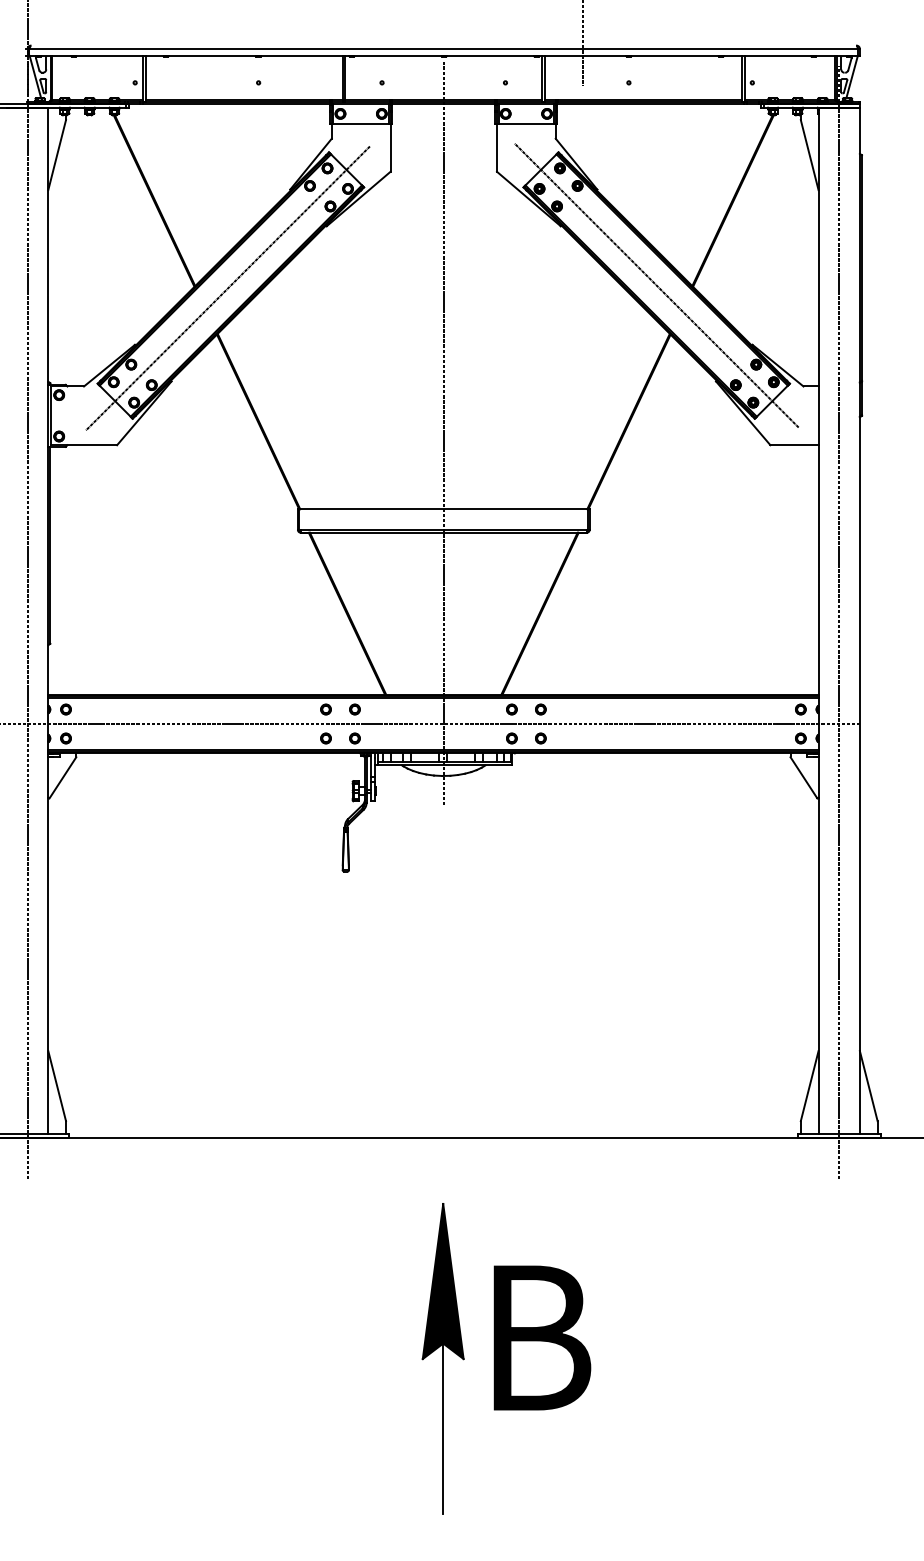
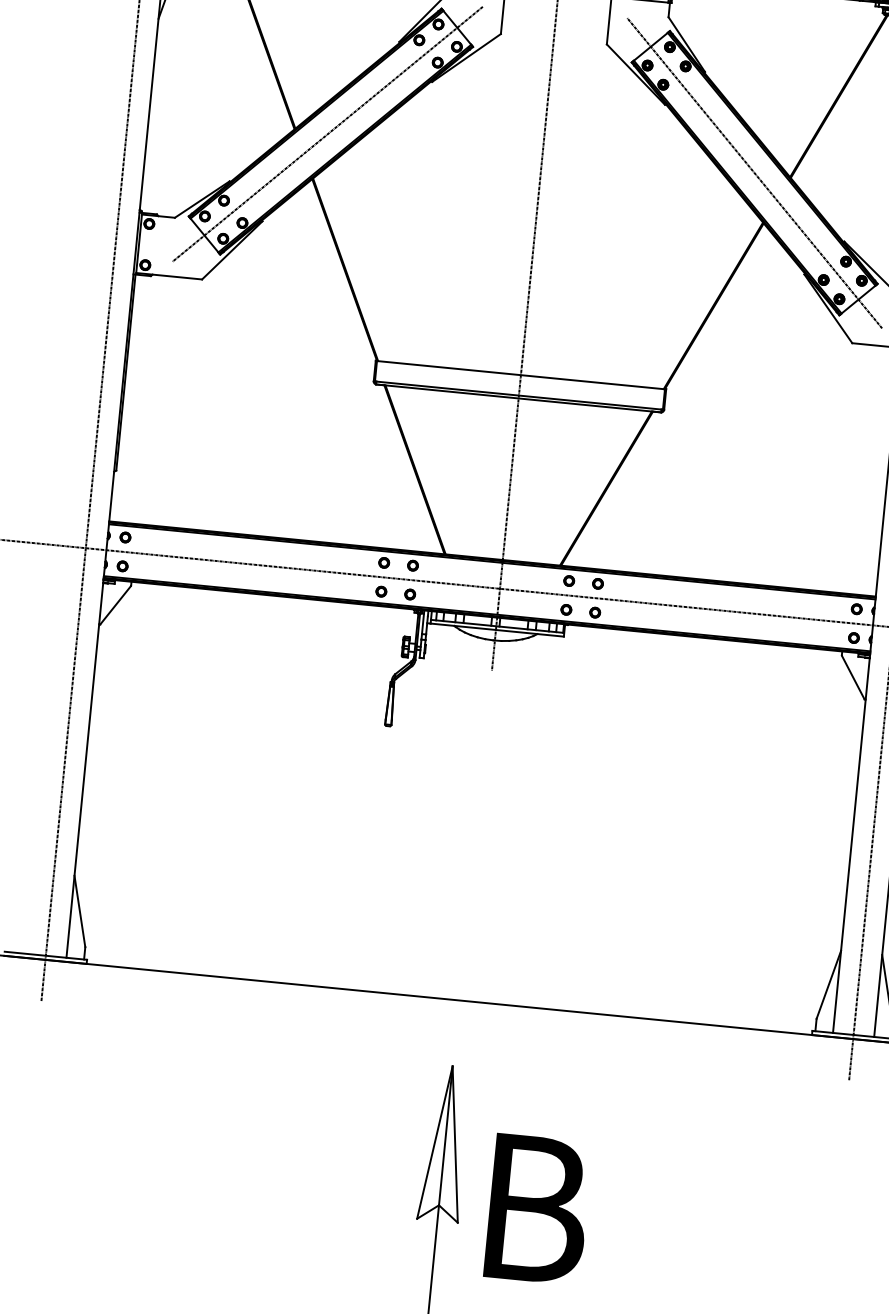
fill: (442, 1281) -> (444, 1143), removed

